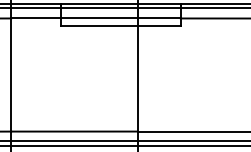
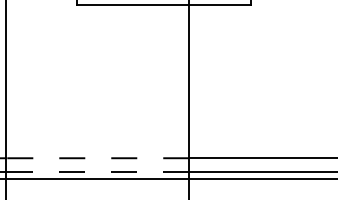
line: (74, 131) -> (97, 158), solid -> dashed
line: (74, 141) -> (97, 172), solid -> dashed

